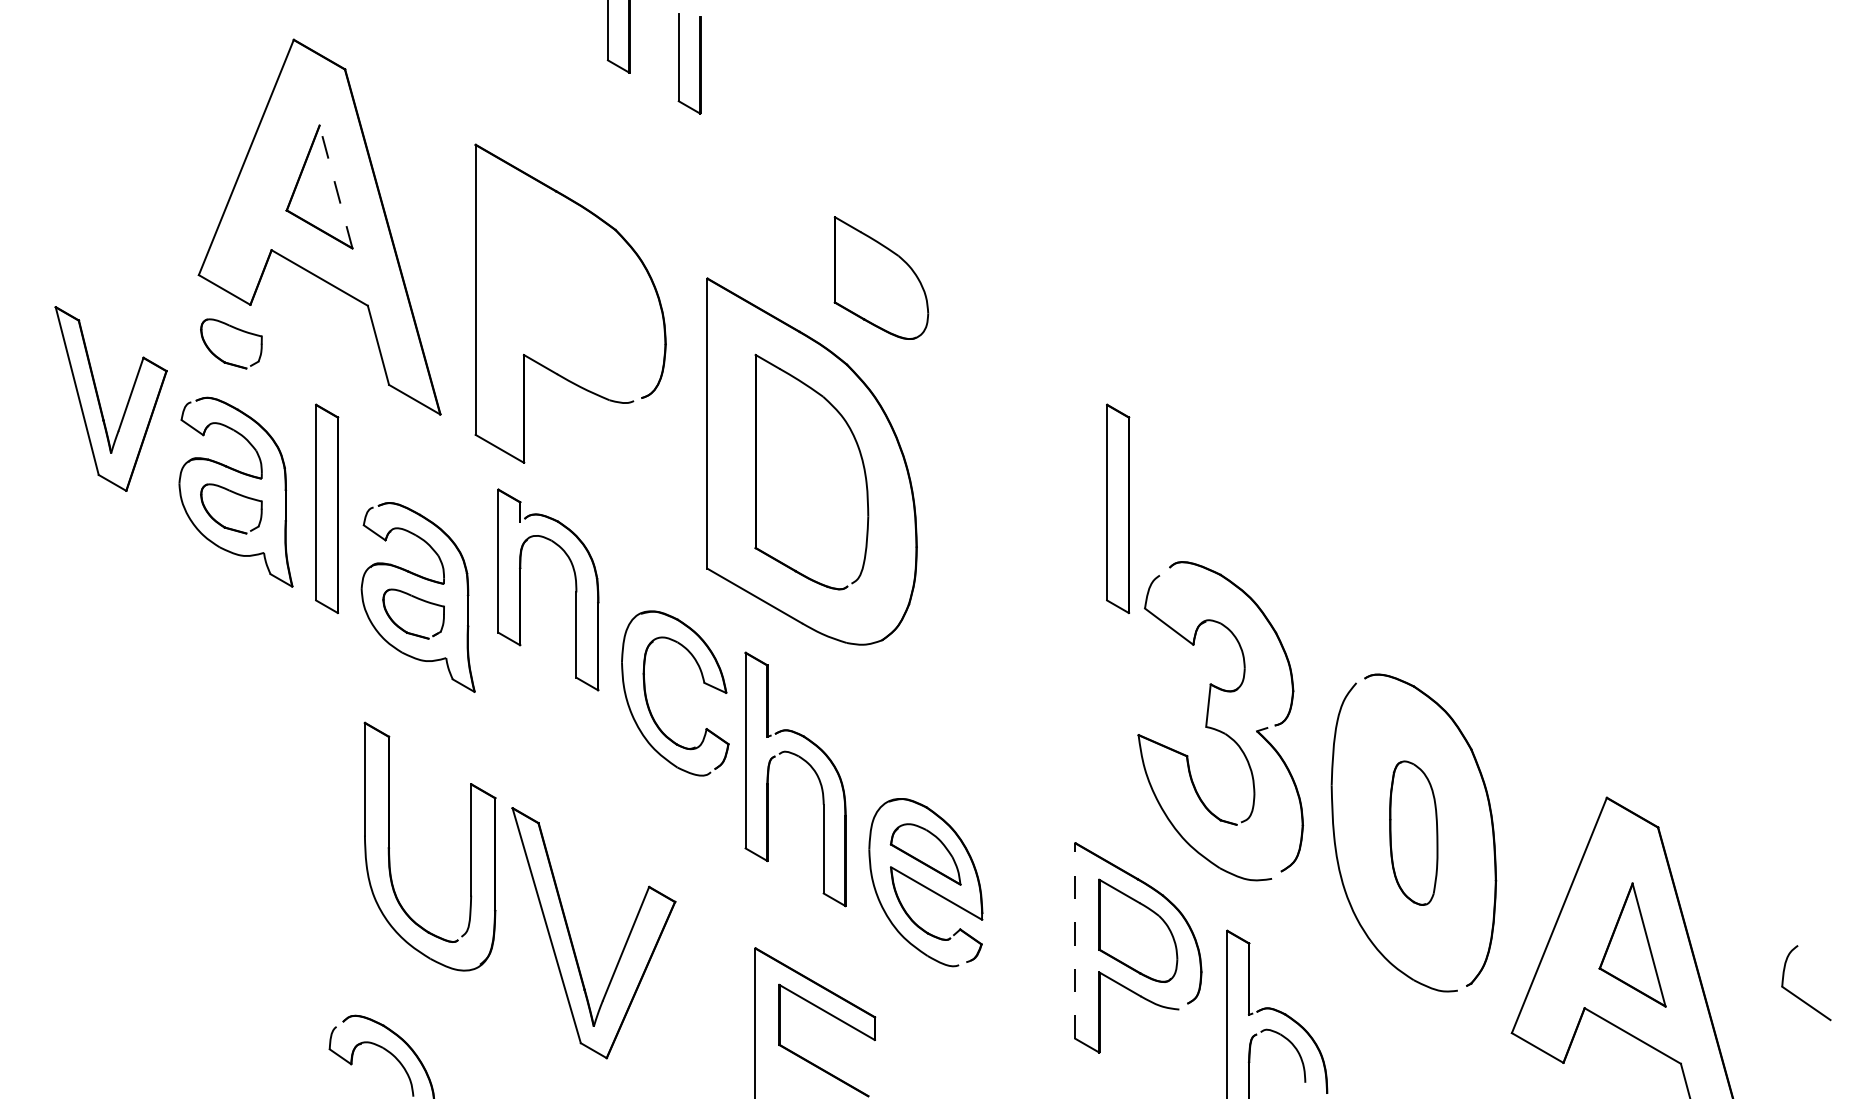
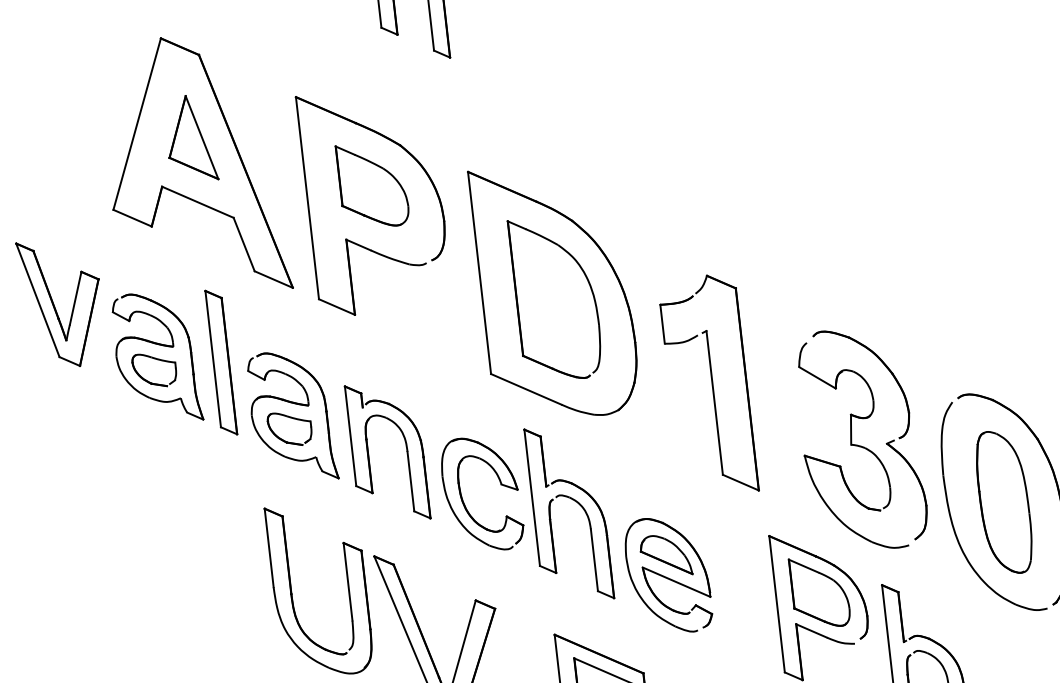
line: (336, 187) -> (202, 137), dashed -> solid
part: (881, 277) -> (372, 184), moved
part: (235, 329) -> (143, 244), removed
part: (1118, 508) -> (772, 299), removed
part: (575, 589) -> (406, 449), moved
part: (1013, 620) -> (708, 385), added
part: (647, 698) -> (463, 499), moved
part: (1413, 832) -> (1004, 501), size x1.43
line: (1075, 941) -> (777, 604), dashed -> solid

